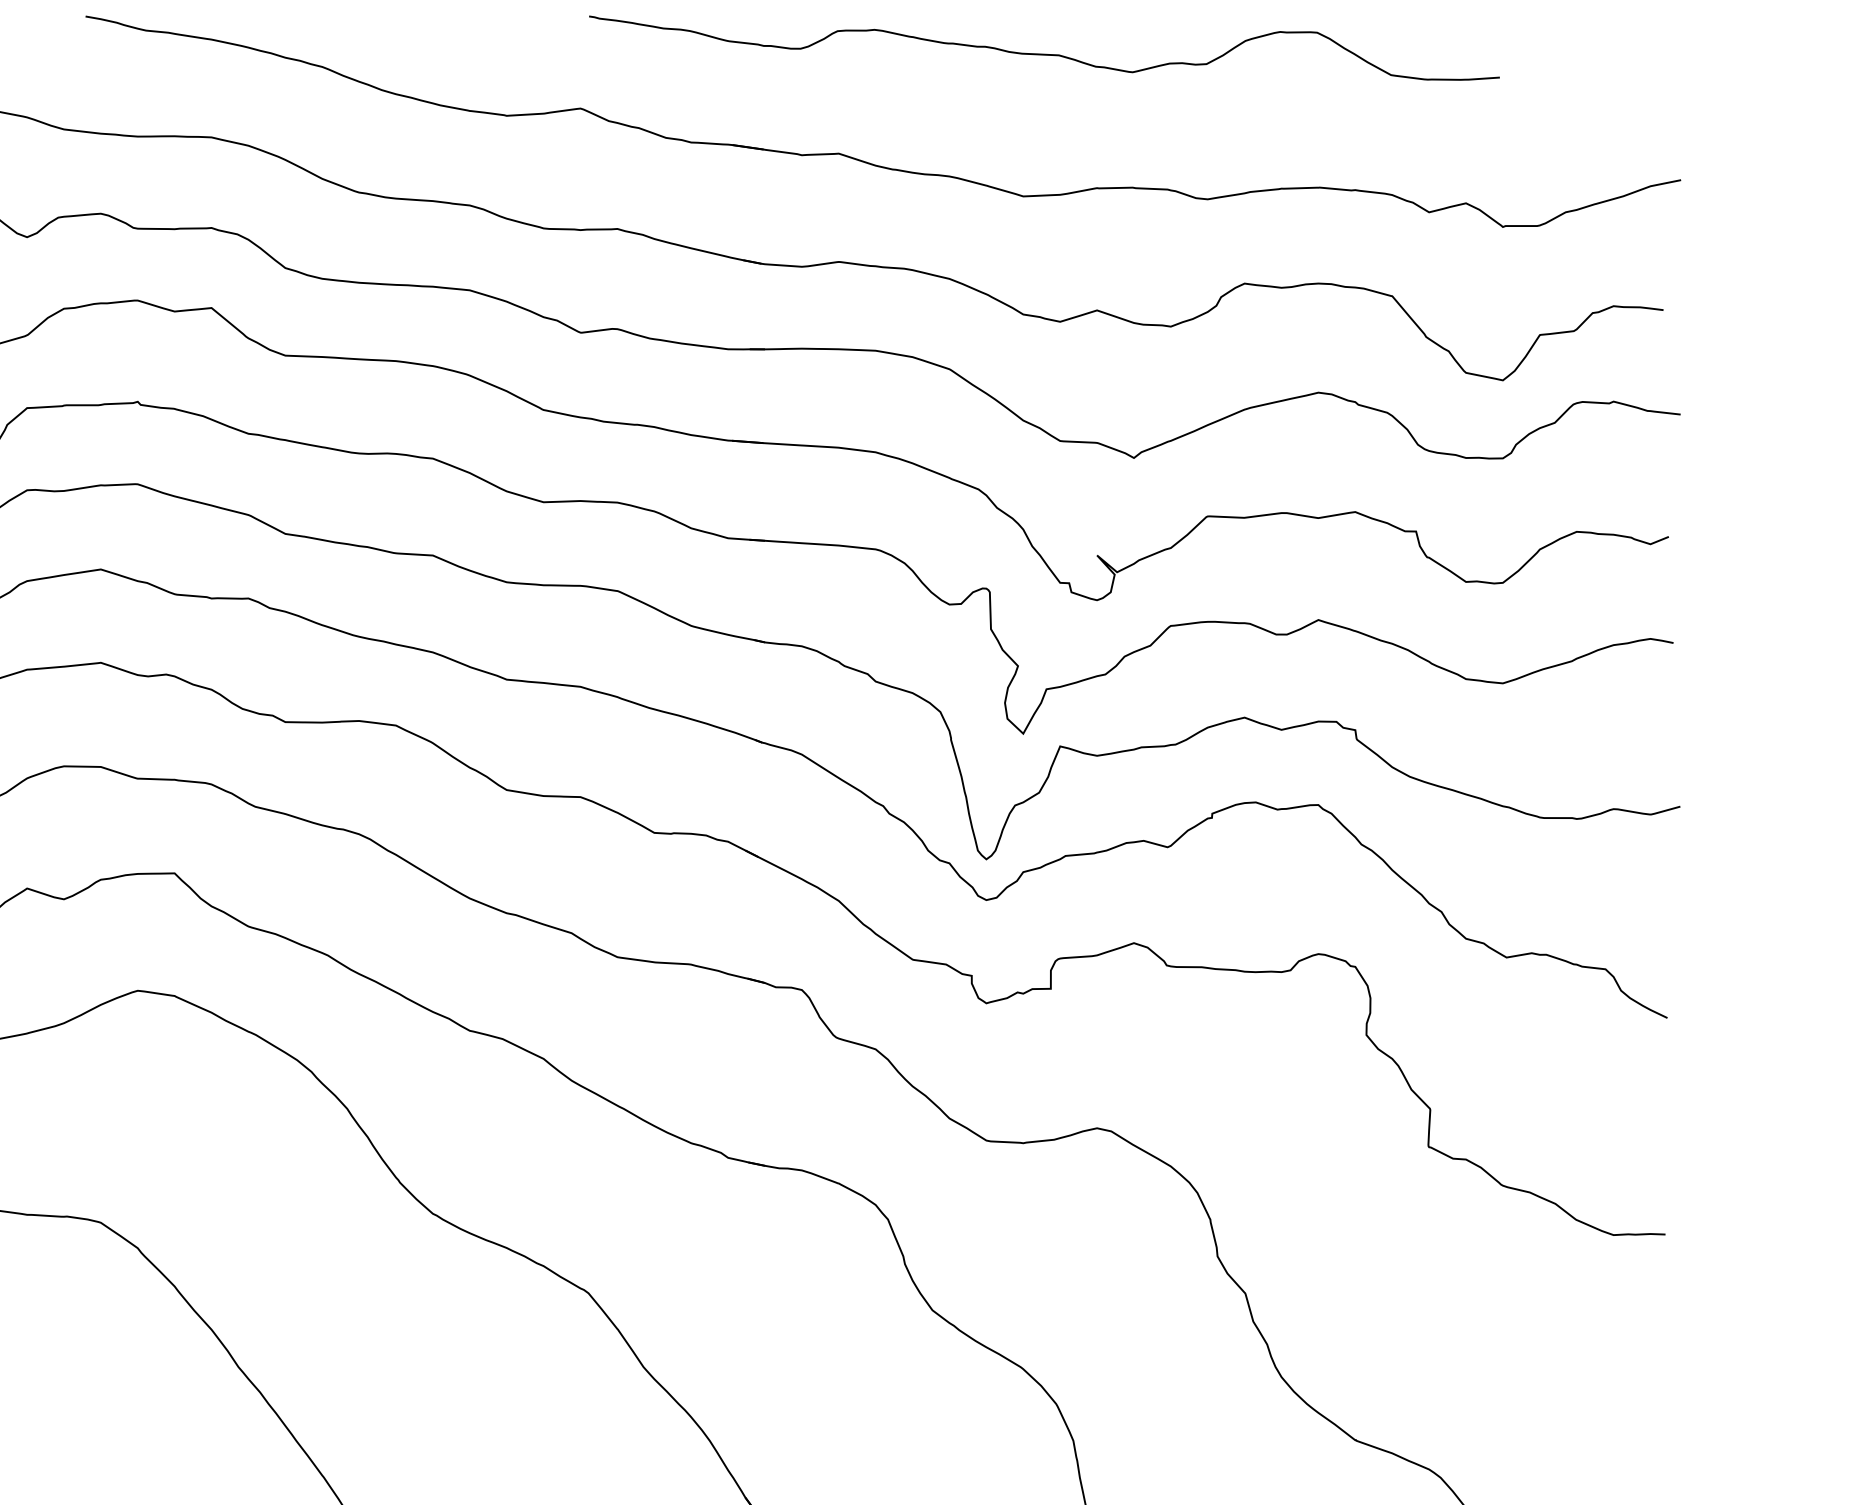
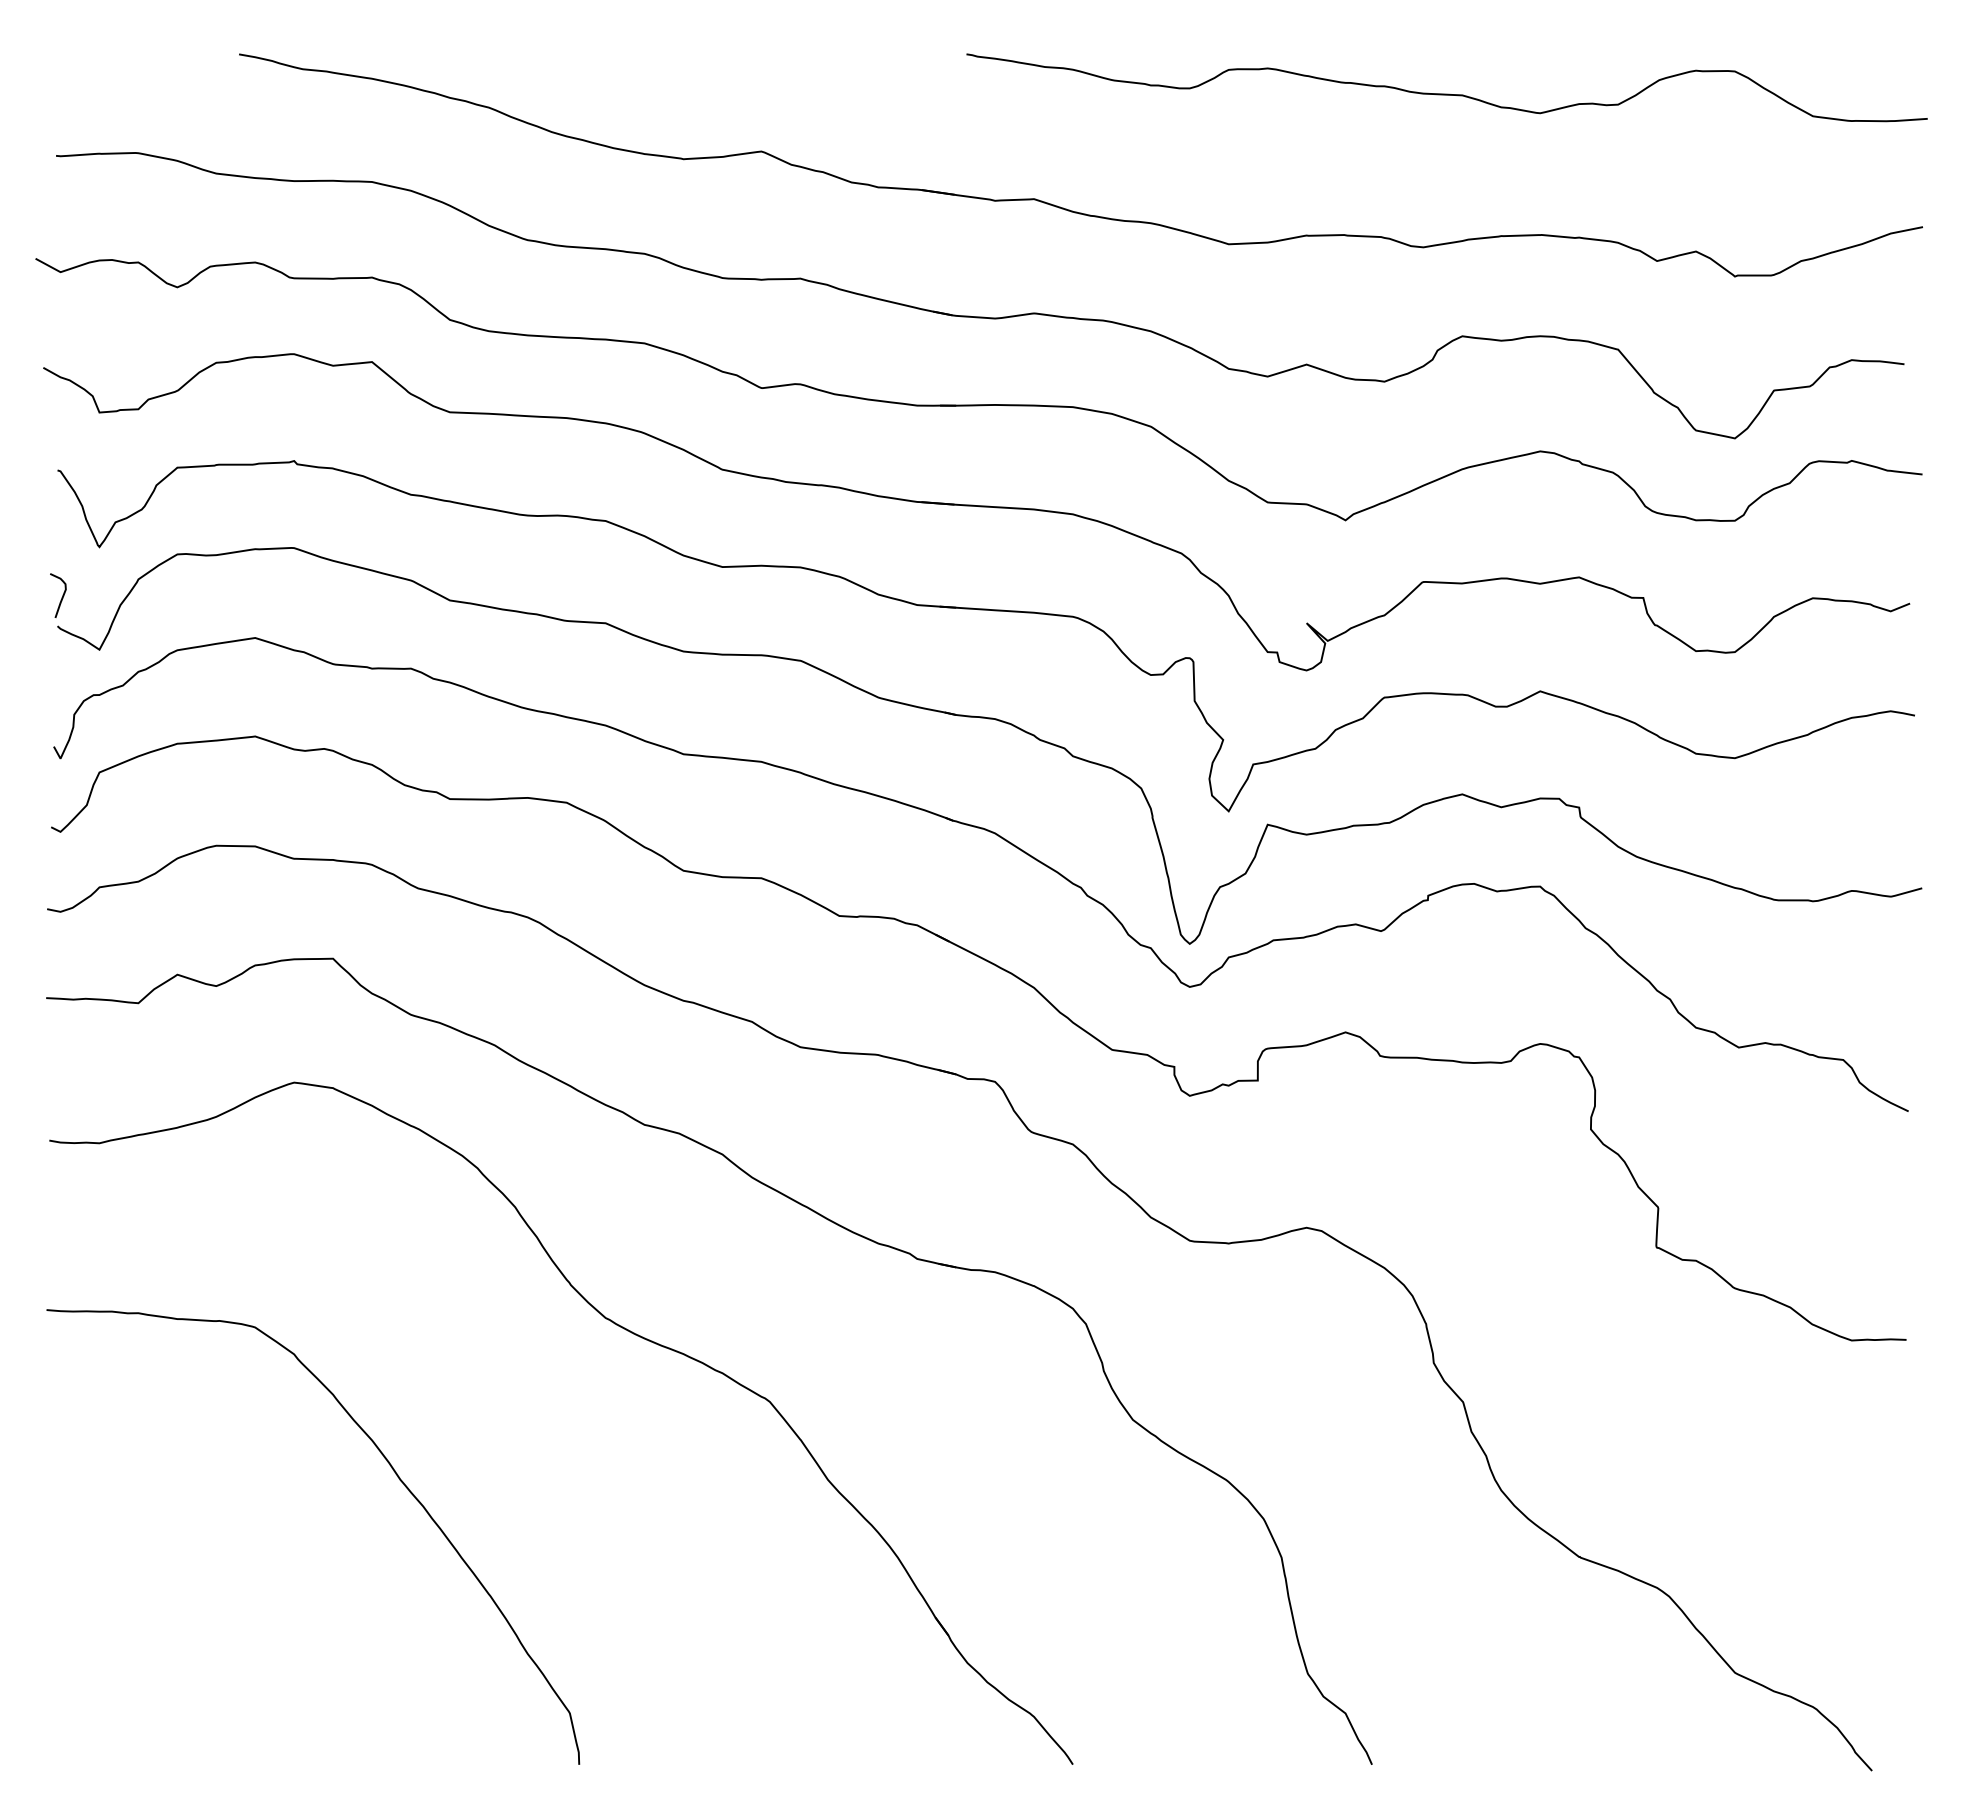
curve: (1043, 53) -> (1446, 93), moved

